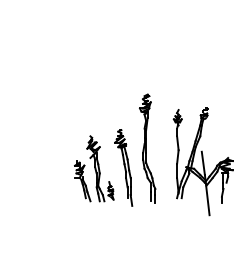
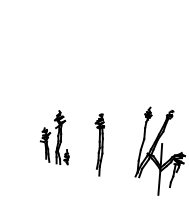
part: (147, 148) -> (120, 133), removed
part: (94, 168) -> (57, 136), moved

